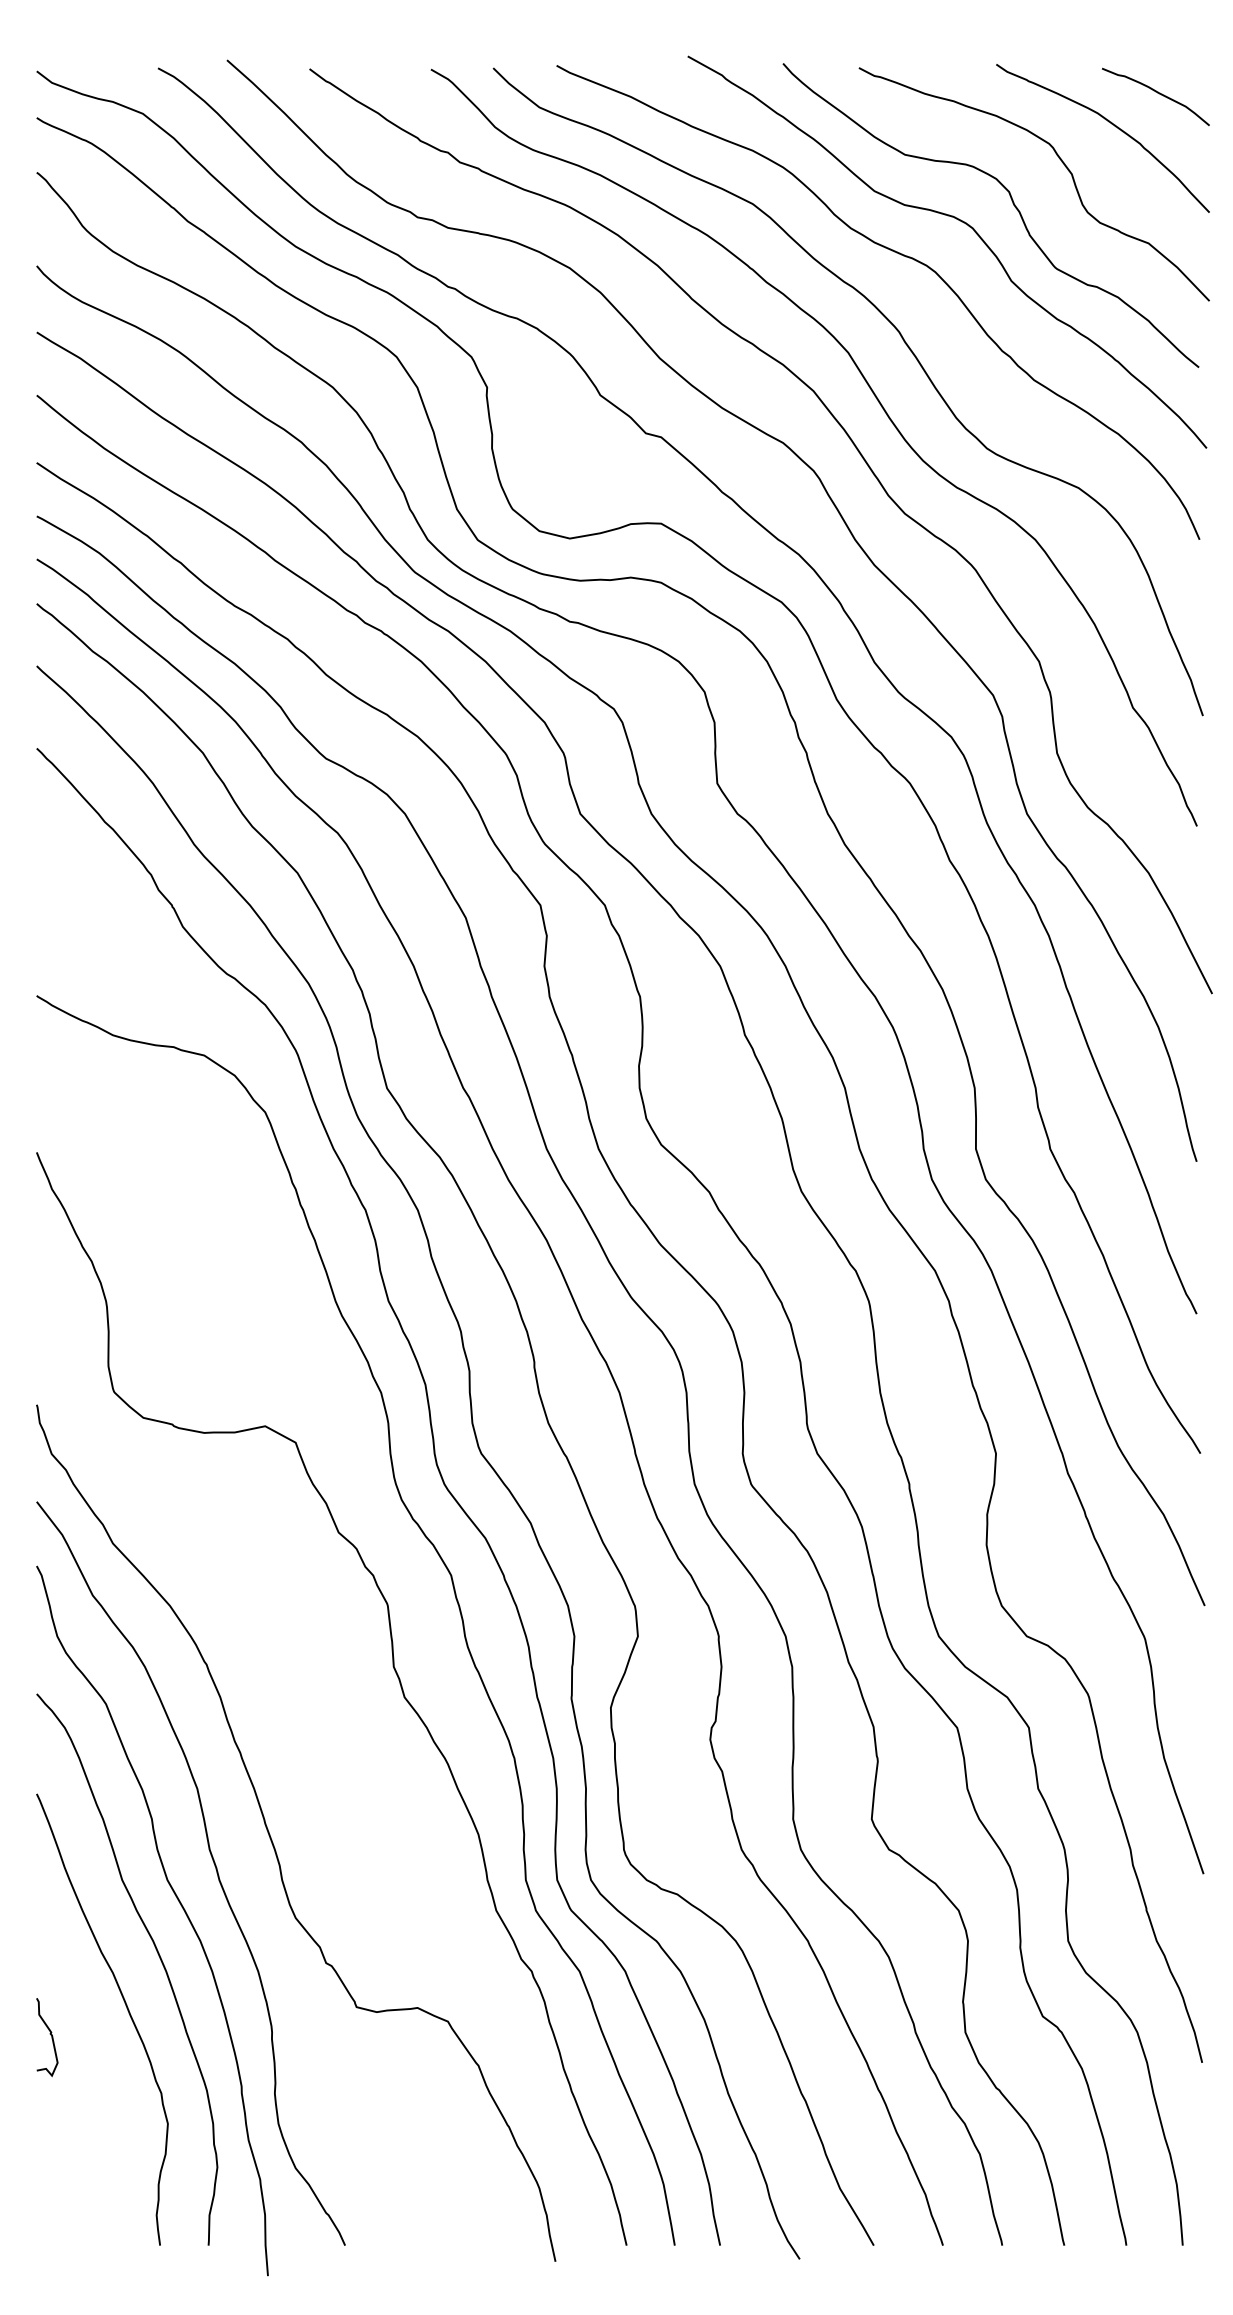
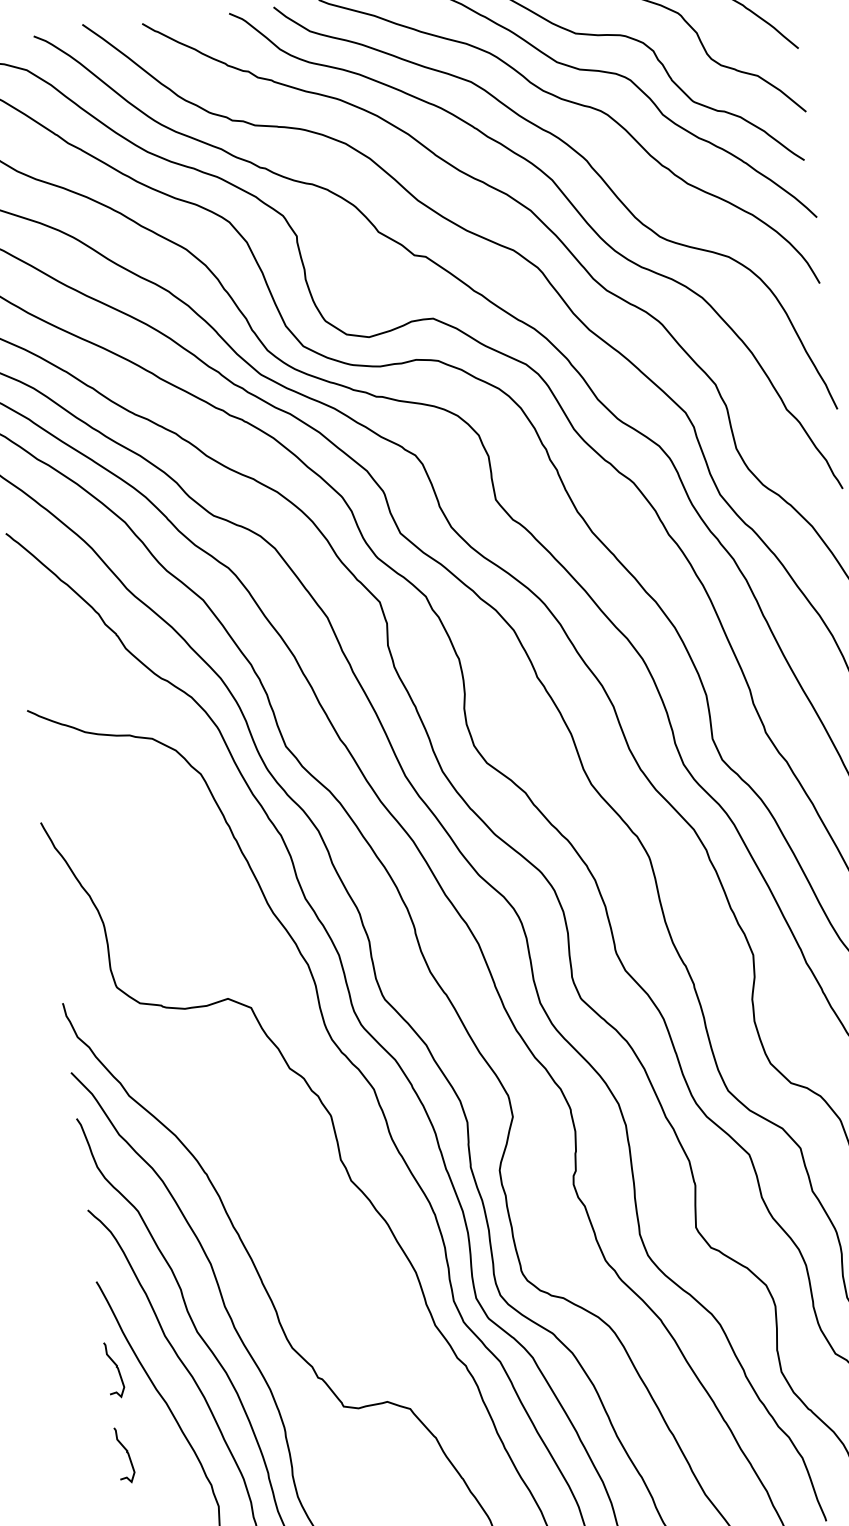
curve: (50, 1916) -> (116, 1368), added

